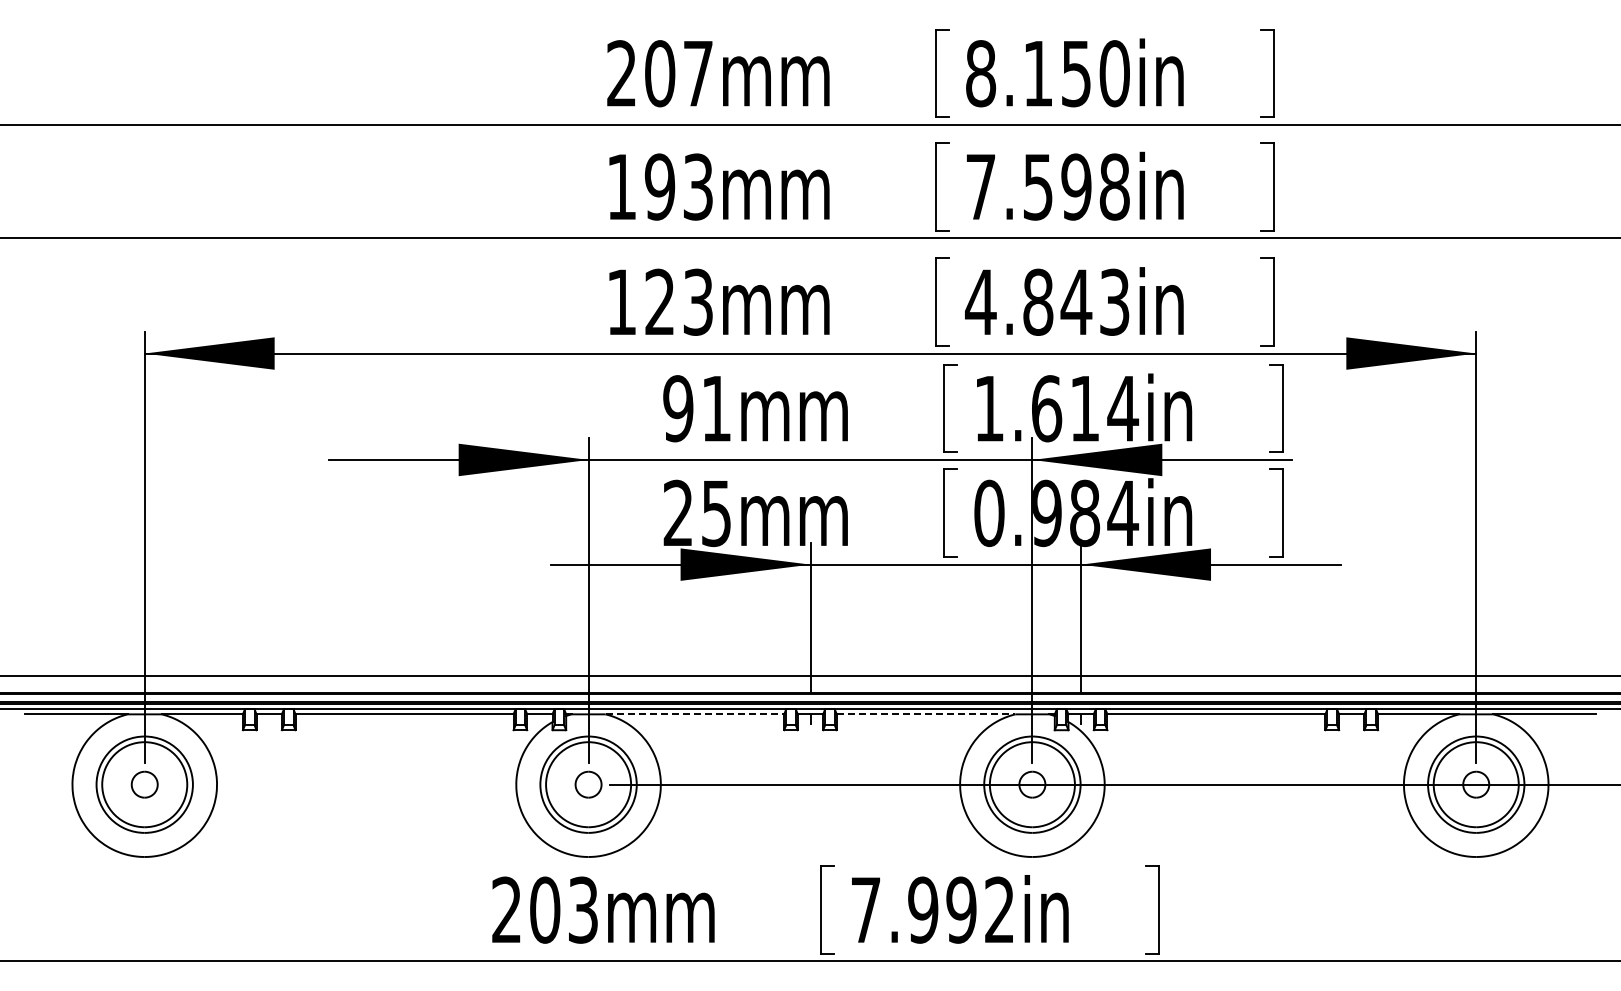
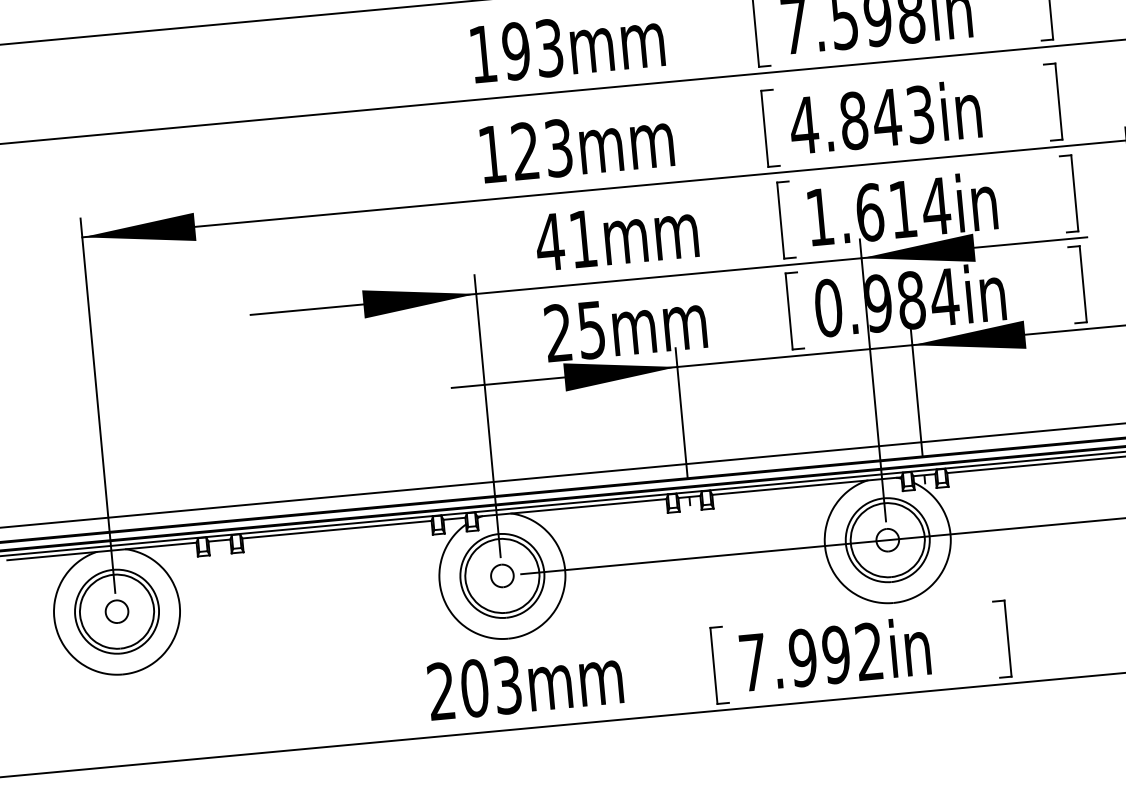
text: (678, 408) -> (550, 242), 91mm -> 41mm
line: (695, 714) -> (589, 506), dashed -> solid
line: (926, 714) -> (790, 487), dashed -> solid

